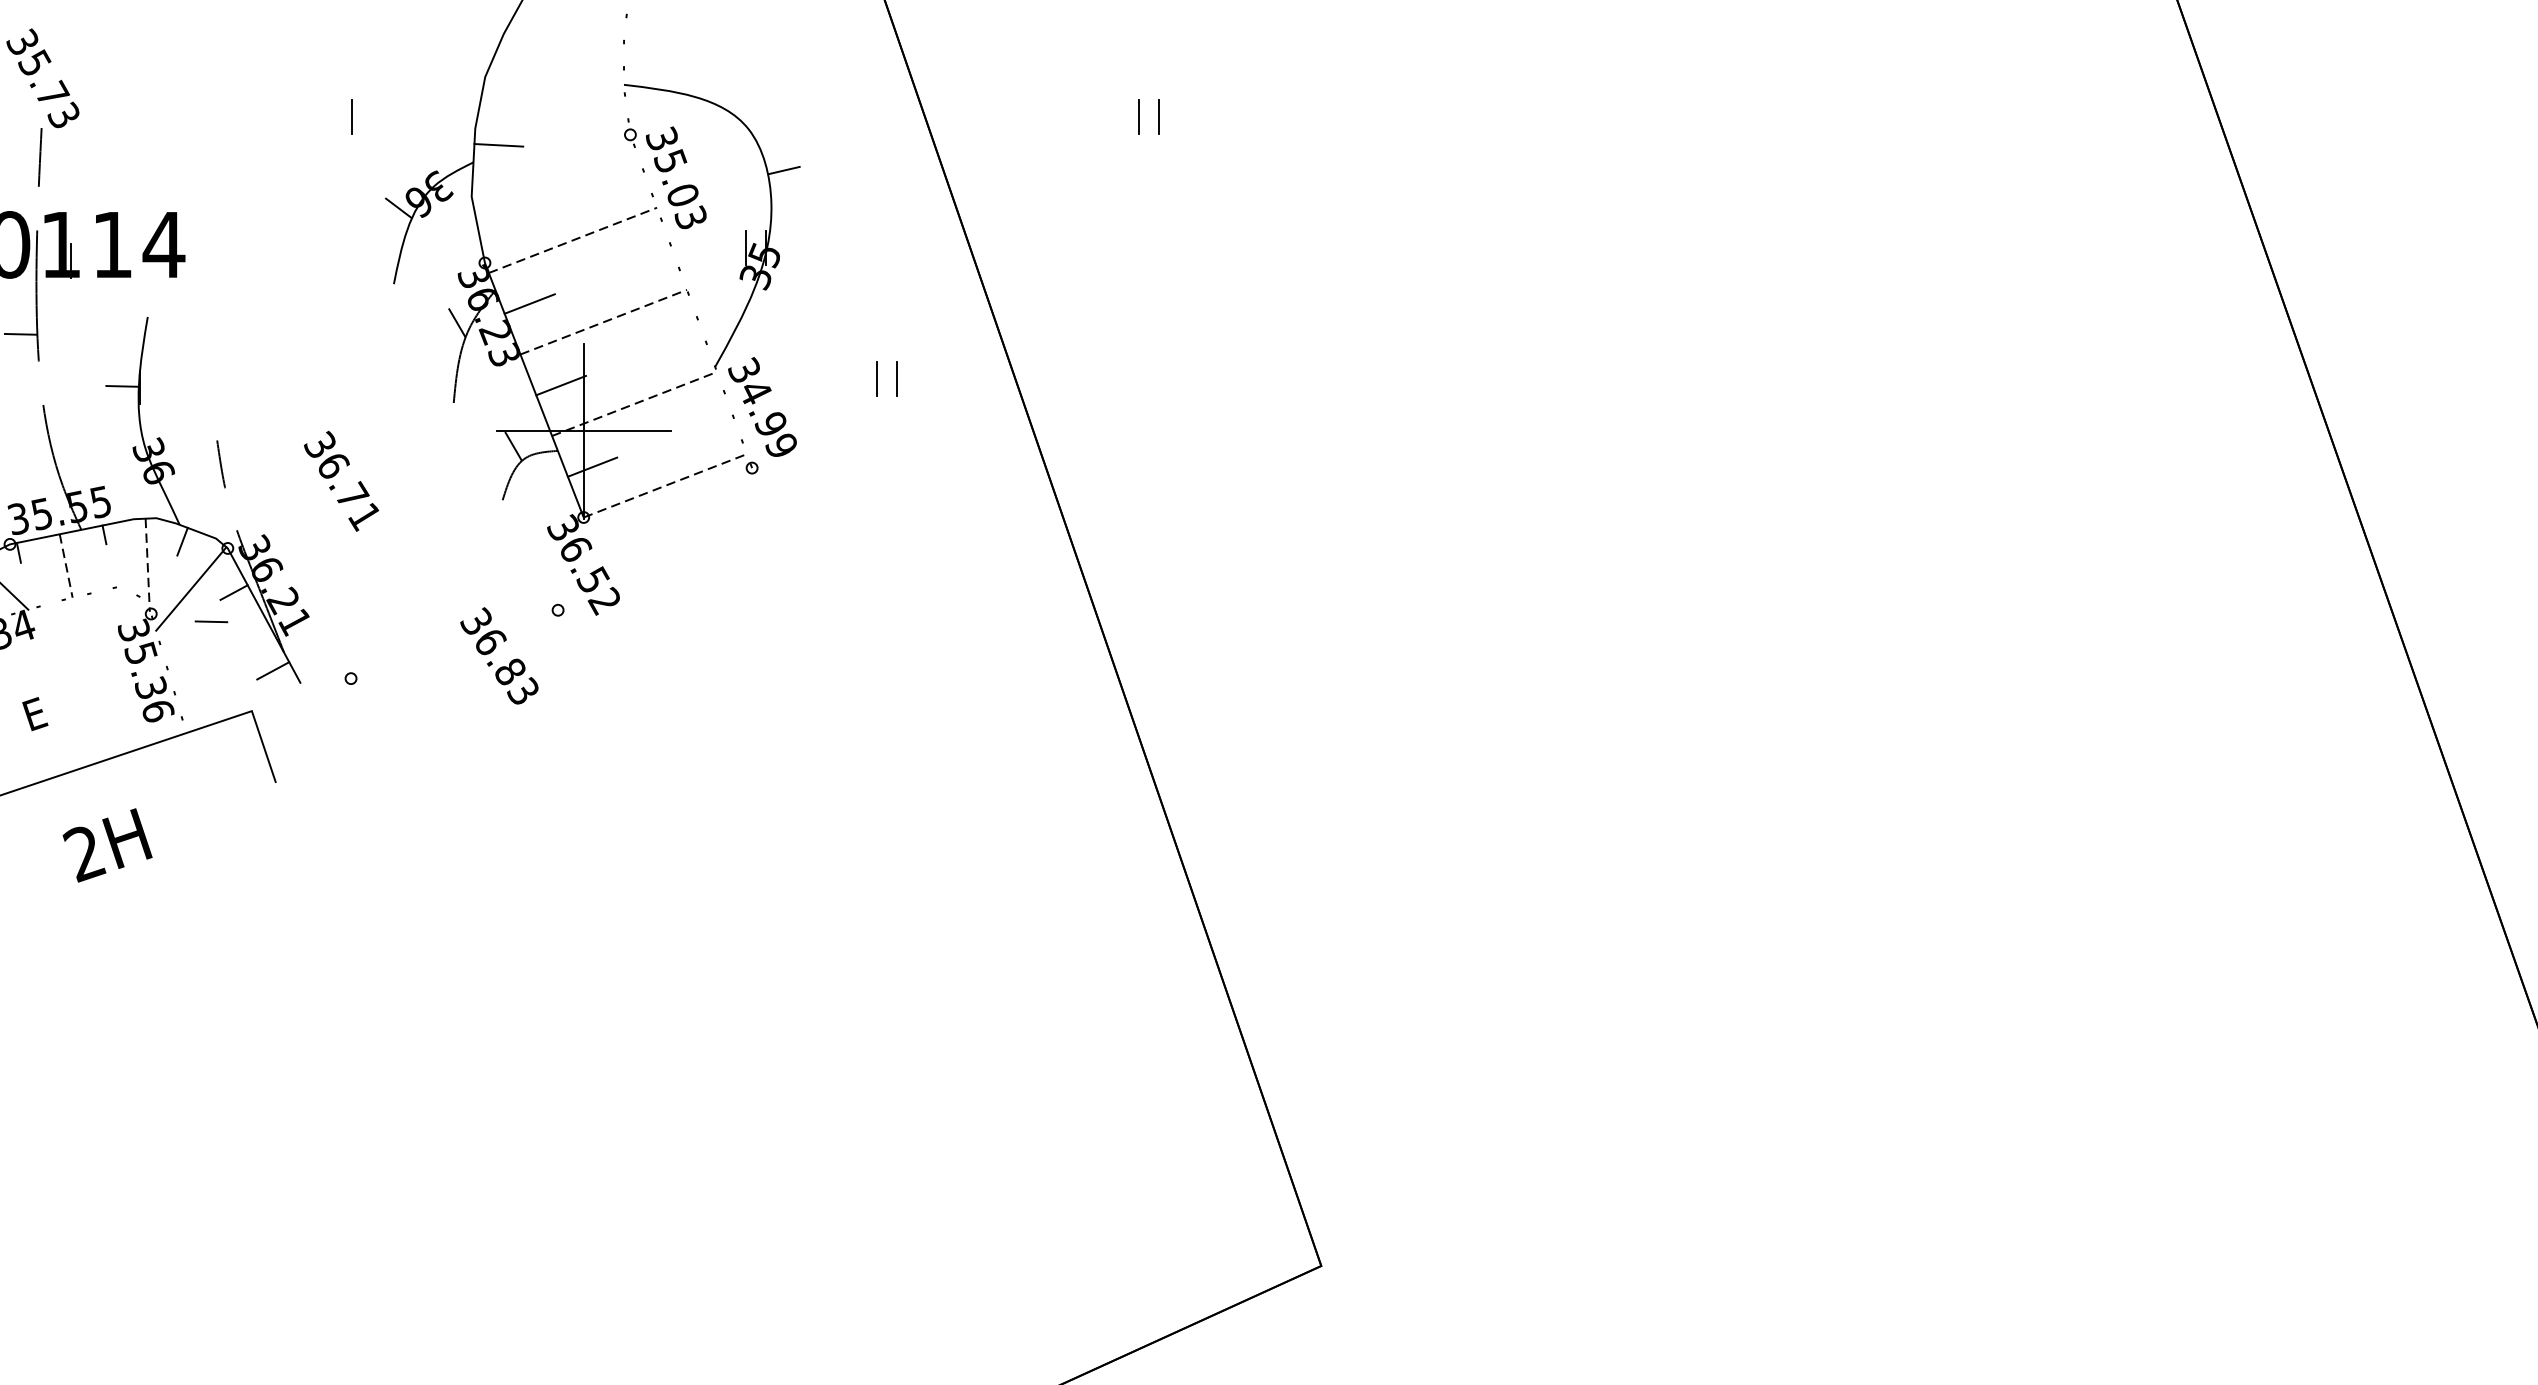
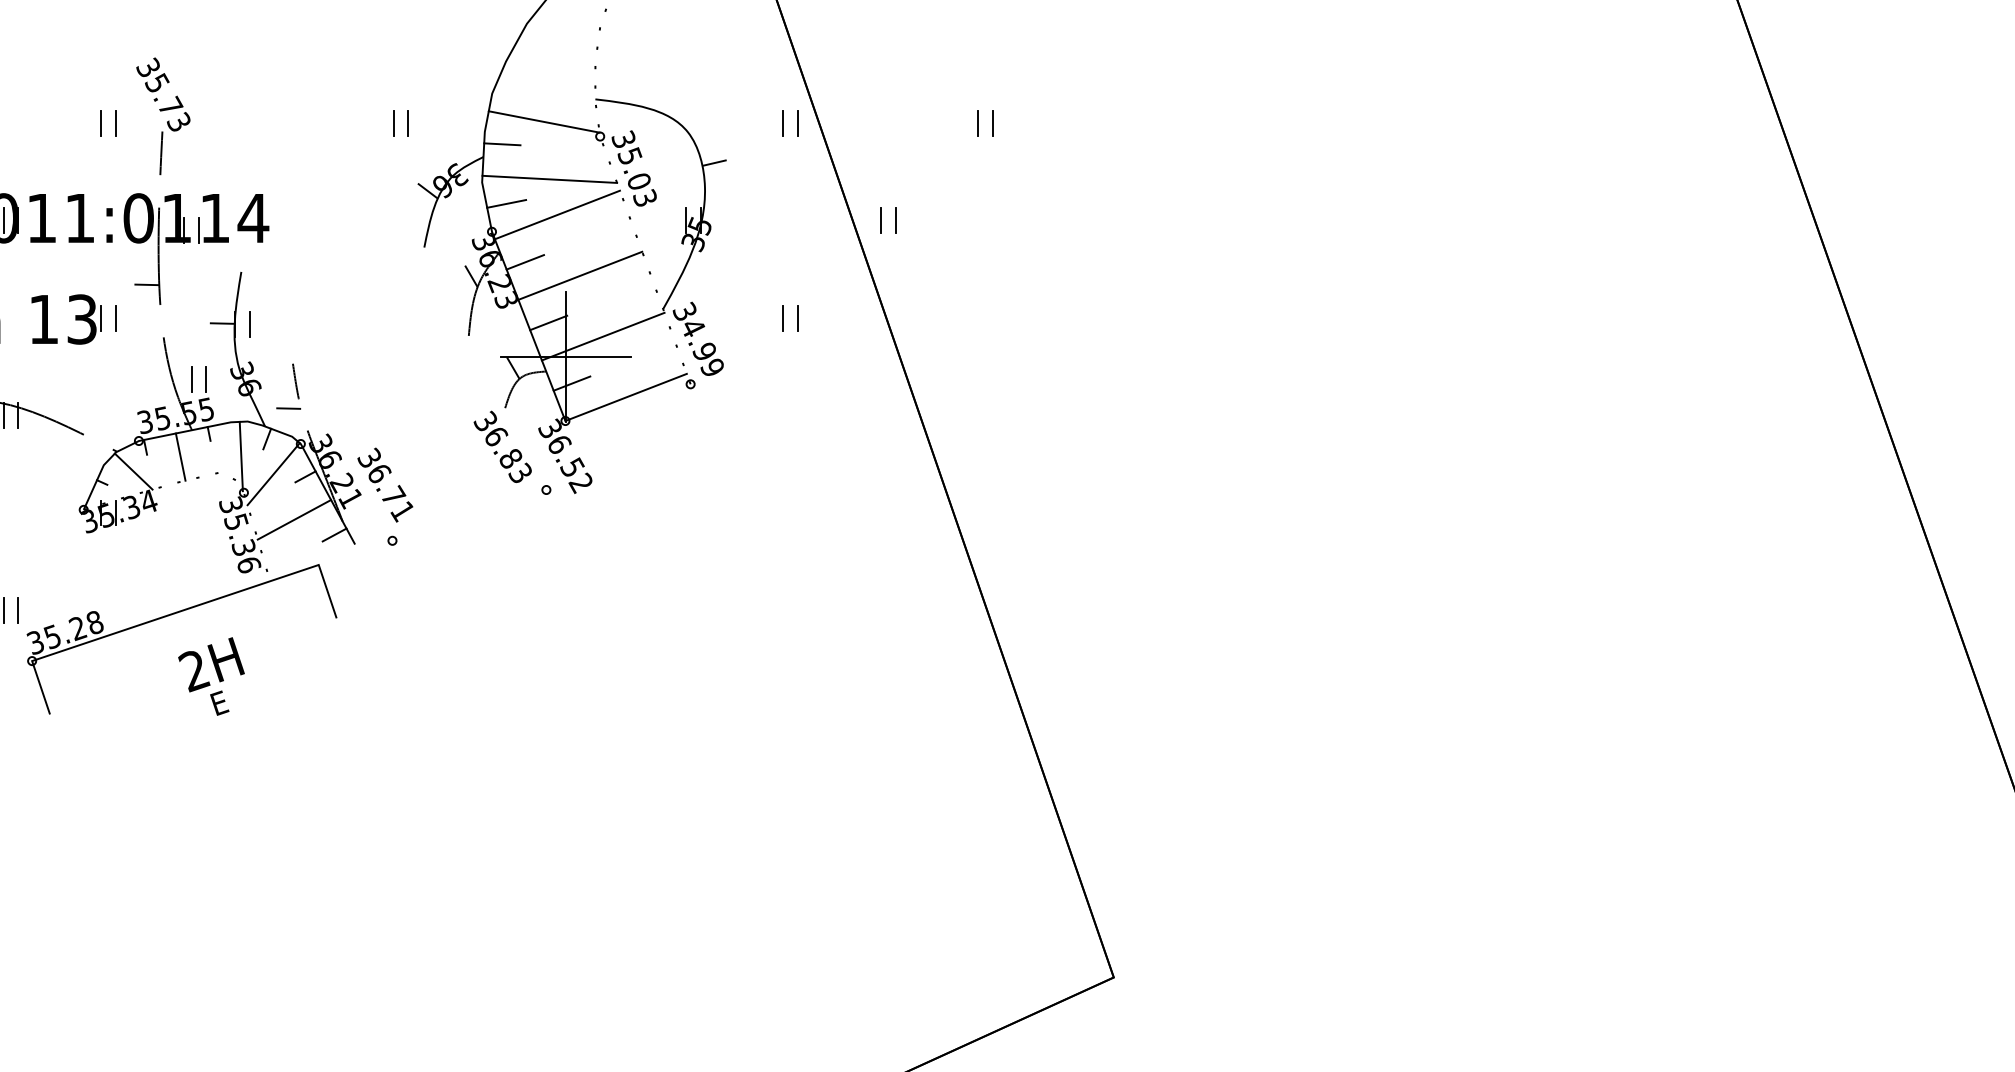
line: (554, 114) -> (543, 121), added
line: (372, 115) -> (408, 122), added
line: (877, 115) -> (783, 122), added
line: (895, 117) -> (797, 123), added
line: (562, 191) -> (549, 178), added
line: (504, 224) -> (506, 203), added
line: (573, 239) -> (557, 214), dashed -> solid
line: (1007, 247) -> (880, 220), added
line: (1027, 247) -> (895, 220), added
line: (90, 261) -> (198, 230), added
line: (603, 321) -> (580, 275), dashed -> solid
line: (160, 387) -> (250, 324), added
line: (634, 403) -> (603, 336), dashed -> solid
line: (80, 461) -> (191, 379), added
line: (100, 461) -> (206, 379), added
text: (341, 480) -> (385, 484), moved
line: (665, 485) -> (626, 397), dashed -> solid
line: (147, 565) -> (241, 456), dashed -> solid
line: (65, 566) -> (180, 457), dashed -> solid
line: (211, 621) -> (288, 408), moved
line: (219, 649) -> (294, 519), added
text: (499, 655) -> (502, 446), moved
text: (34, 713) -> (219, 702), moved

